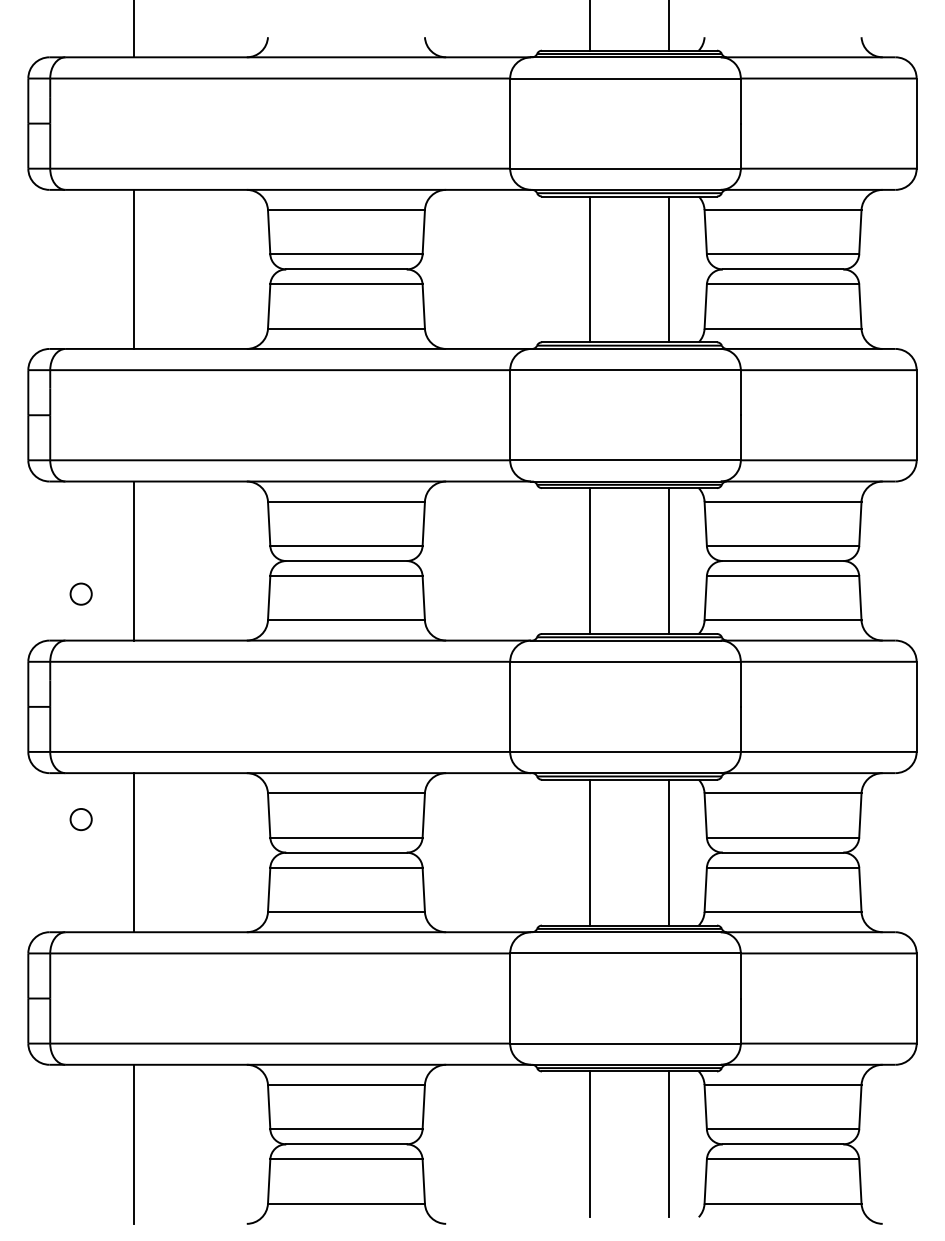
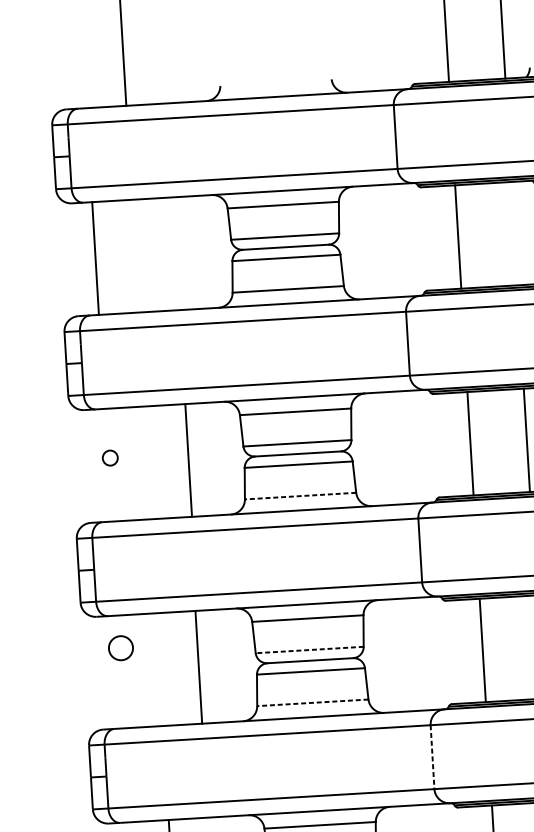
line: (134, 268) -> (95, 257), moved
line: (669, 269) -> (514, 233), removed
line: (134, 560) -> (188, 460), moved
circle: (80, 593) -> (109, 457), moved
line: (345, 620) -> (299, 496), solid -> dashed
circle: (80, 819) -> (120, 648), size x1.6
line: (345, 837) -> (309, 649), solid -> dashed
line: (134, 852) -> (199, 667), moved
line: (345, 912) -> (312, 703), solid -> dashed
line: (510, 999) -> (432, 757), solid -> dashed

